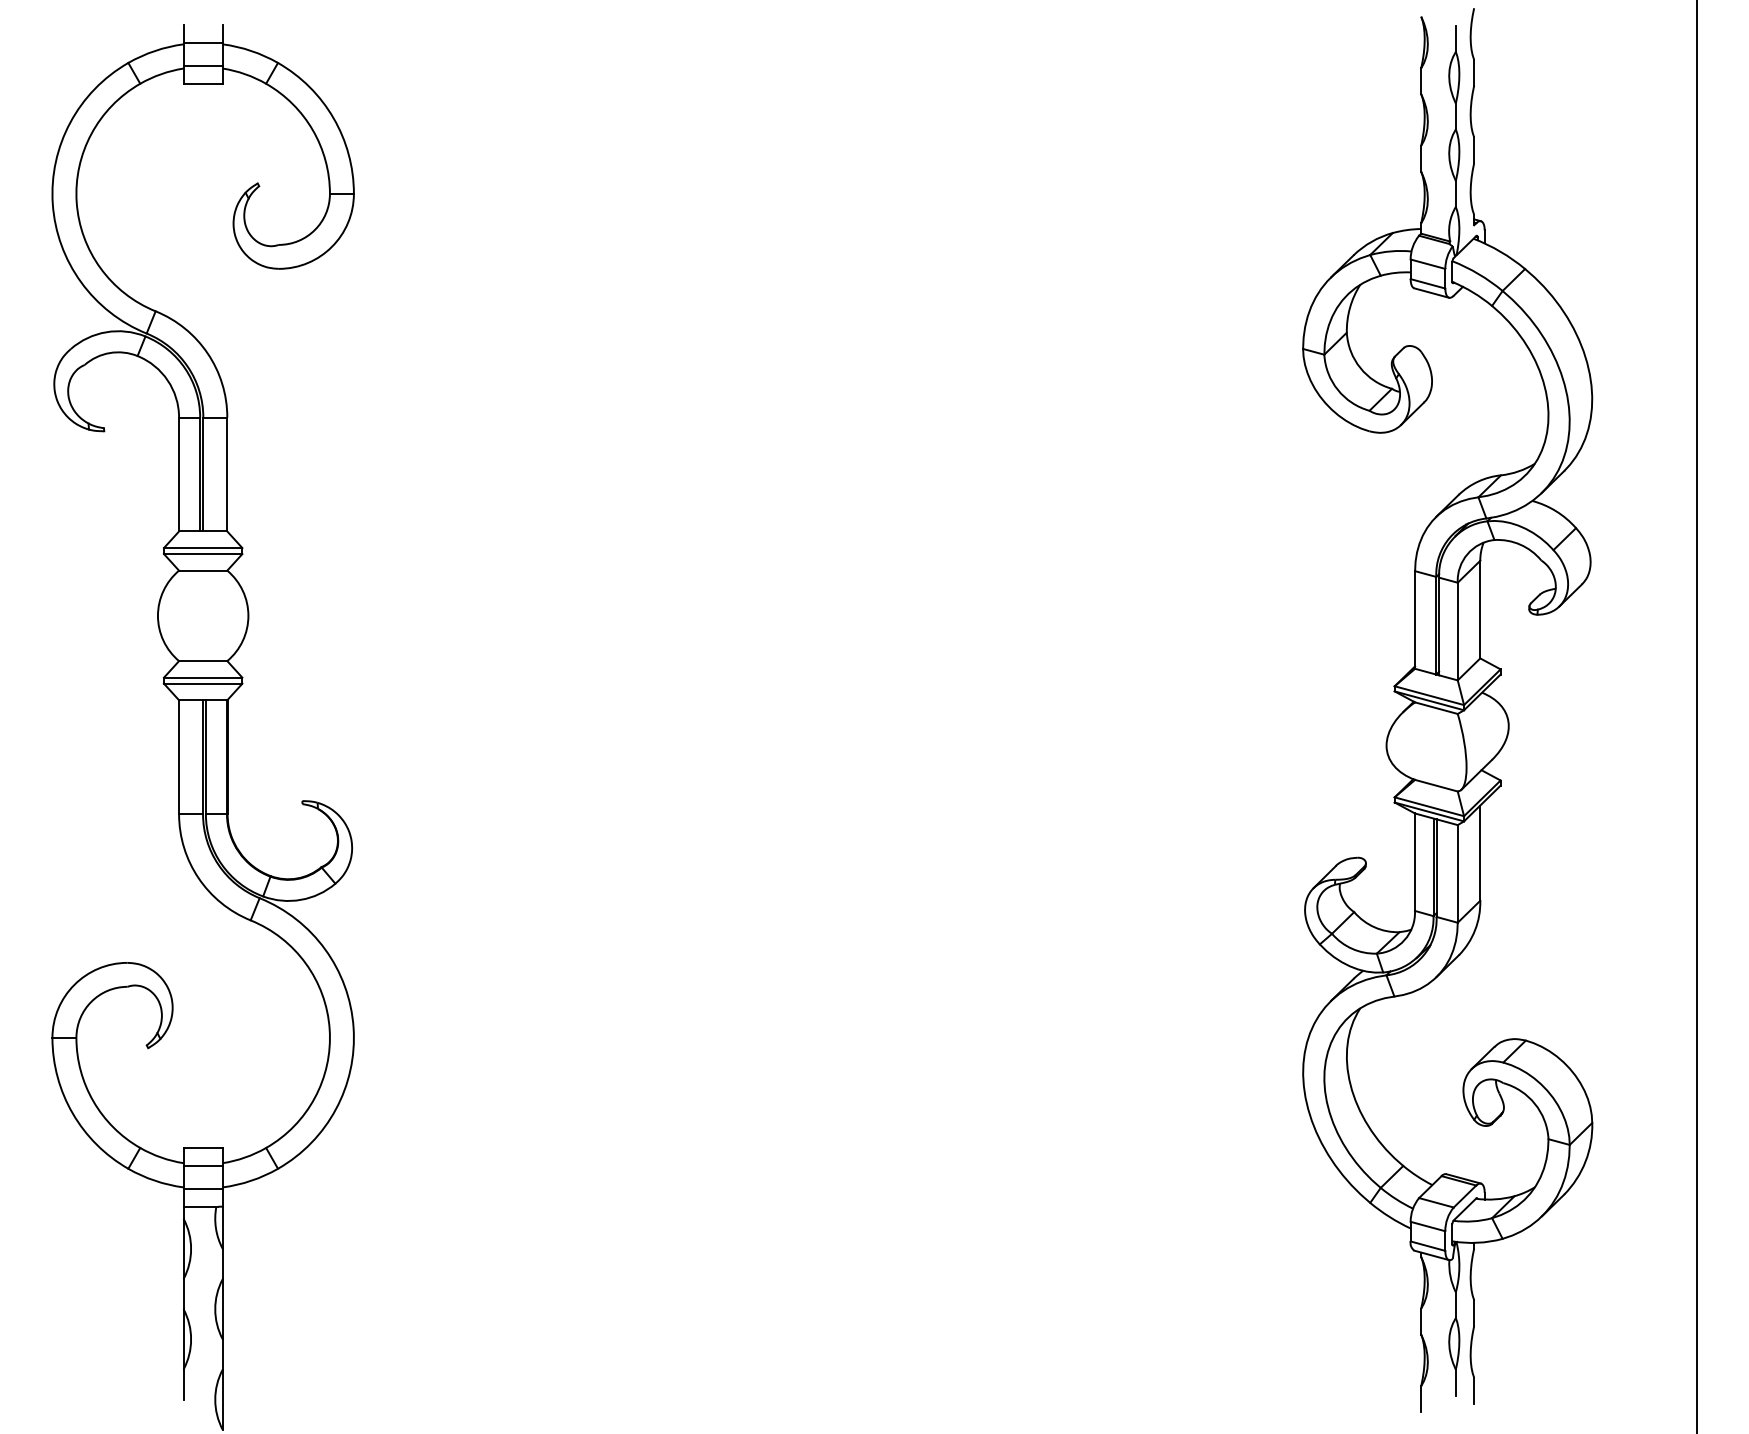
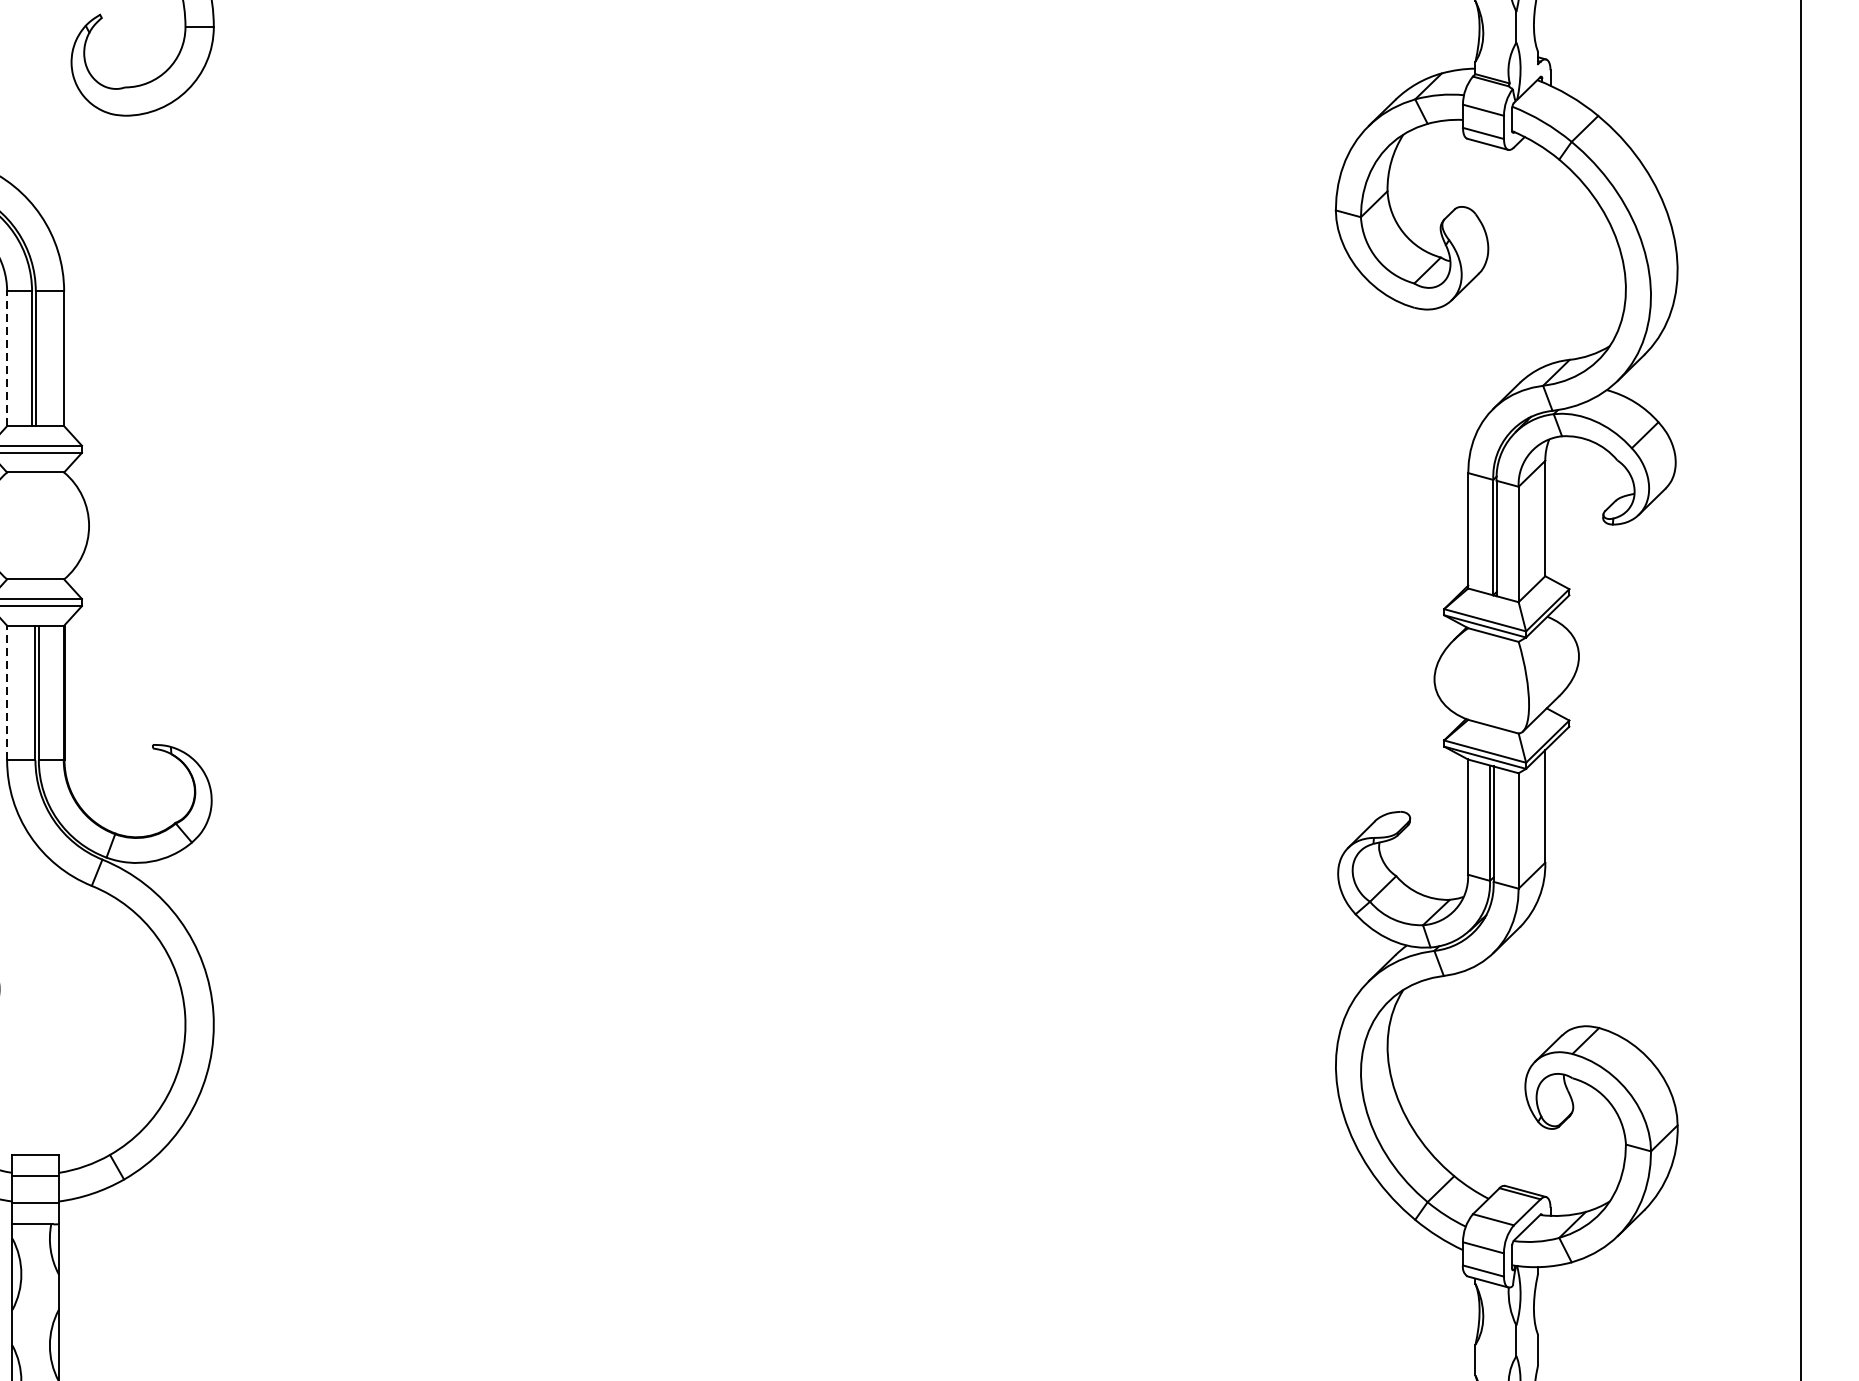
line: (179, 474) -> (7, 358), solid -> dashed
line: (179, 757) -> (7, 693), solid -> dashed

